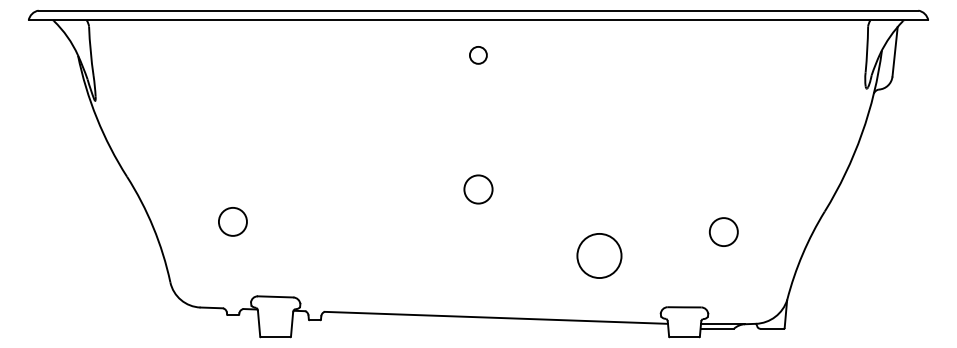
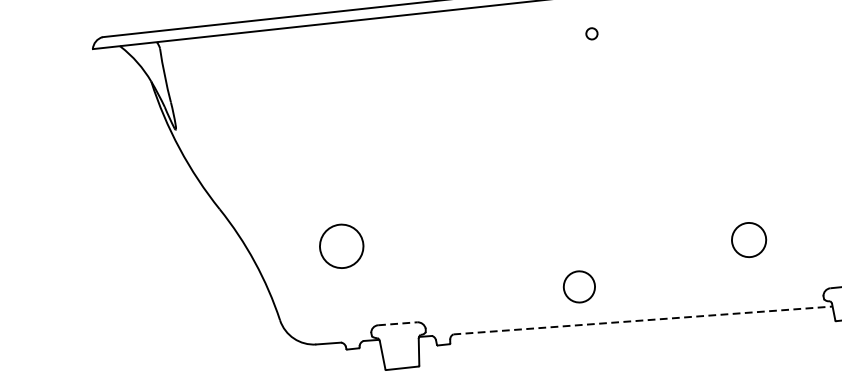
circle: (478, 55) -> (592, 33), size x0.6
circle: (478, 189) -> (579, 286), moved
circle: (232, 221) -> (341, 245), size x1.4
circle: (599, 255) -> (749, 239), size x0.7
line: (275, 296) -> (397, 323), solid -> dashed
line: (496, 317) -> (643, 320), solid -> dashed

